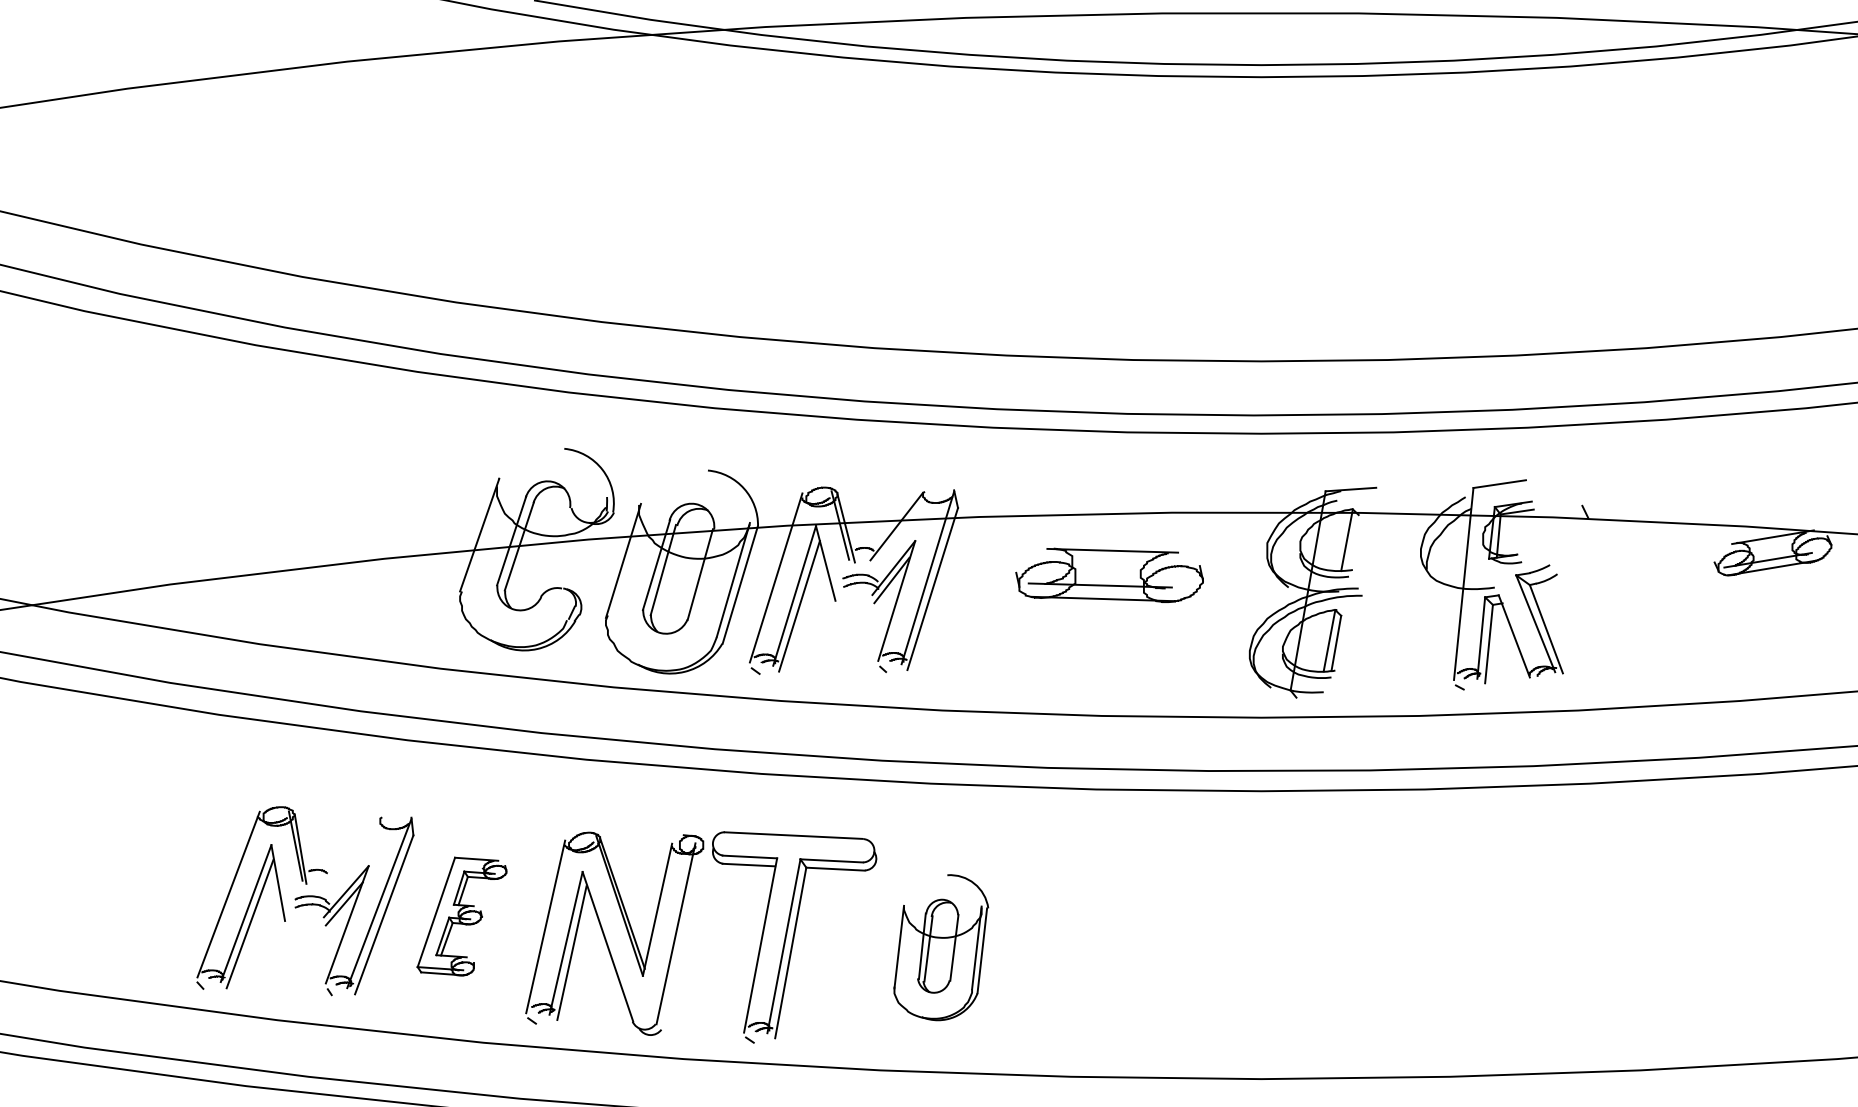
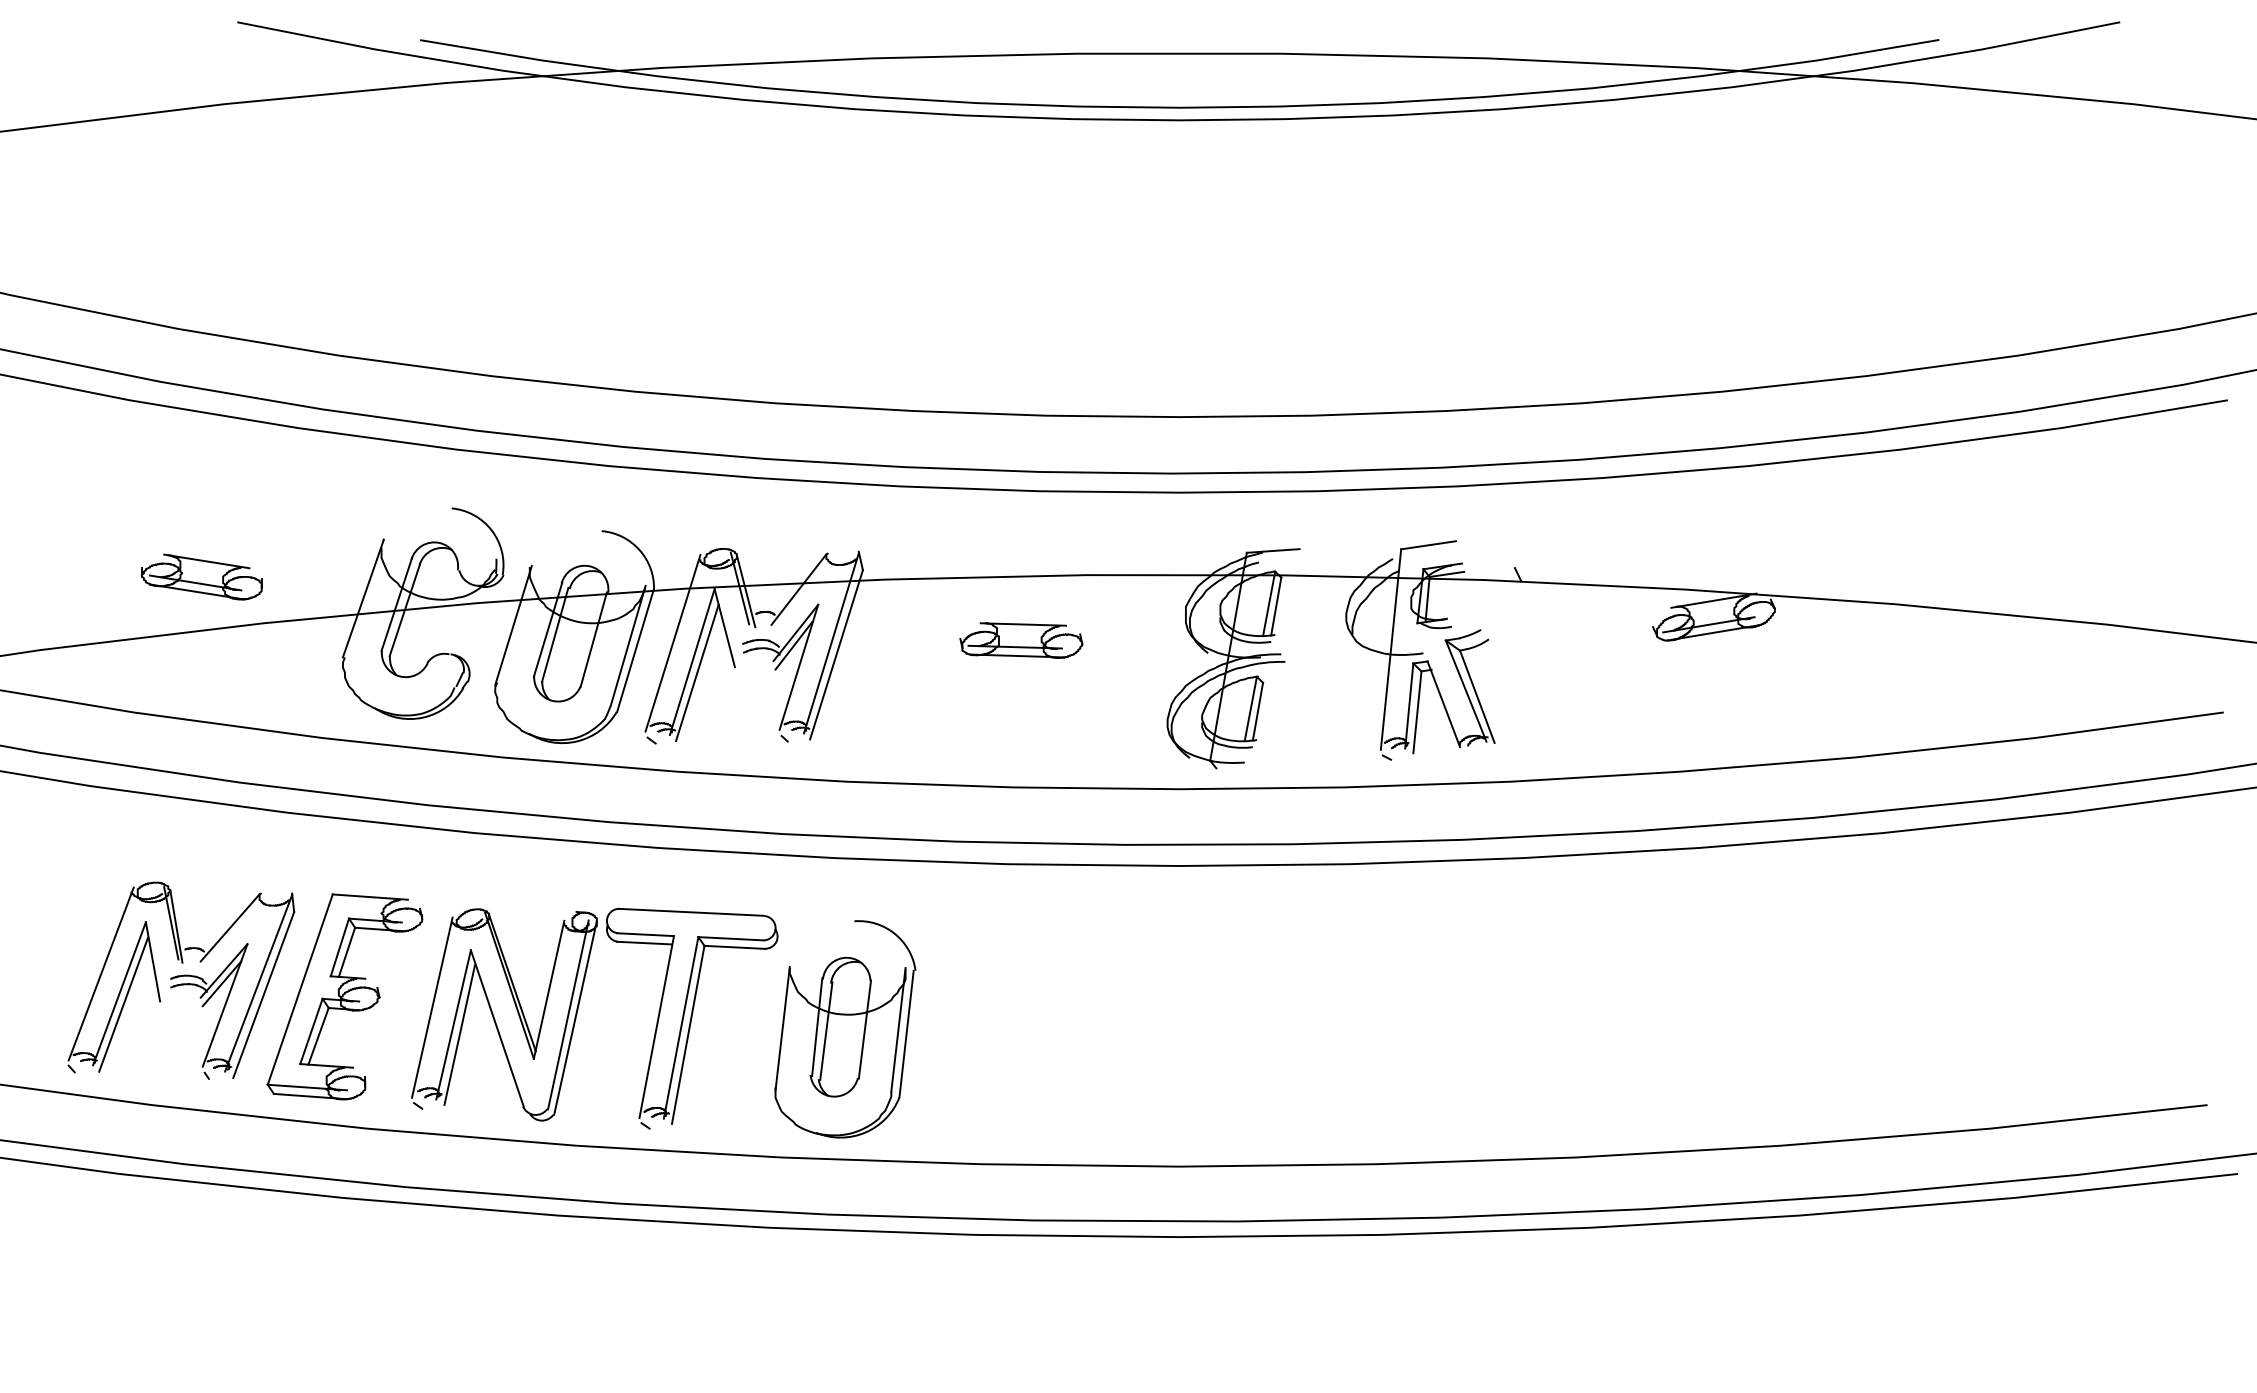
part: (324, 514) -> (201, 576), added
line: (1354, 542) -> (1276, 606), added
part: (1109, 575) -> (1021, 640), size x0.62
line: (351, 850) -> (229, 927), added
part: (461, 916) -> (344, 996), size x1.67
line: (682, 936) -> (575, 1017), added
part: (941, 947) -> (845, 1029), size x1.43

